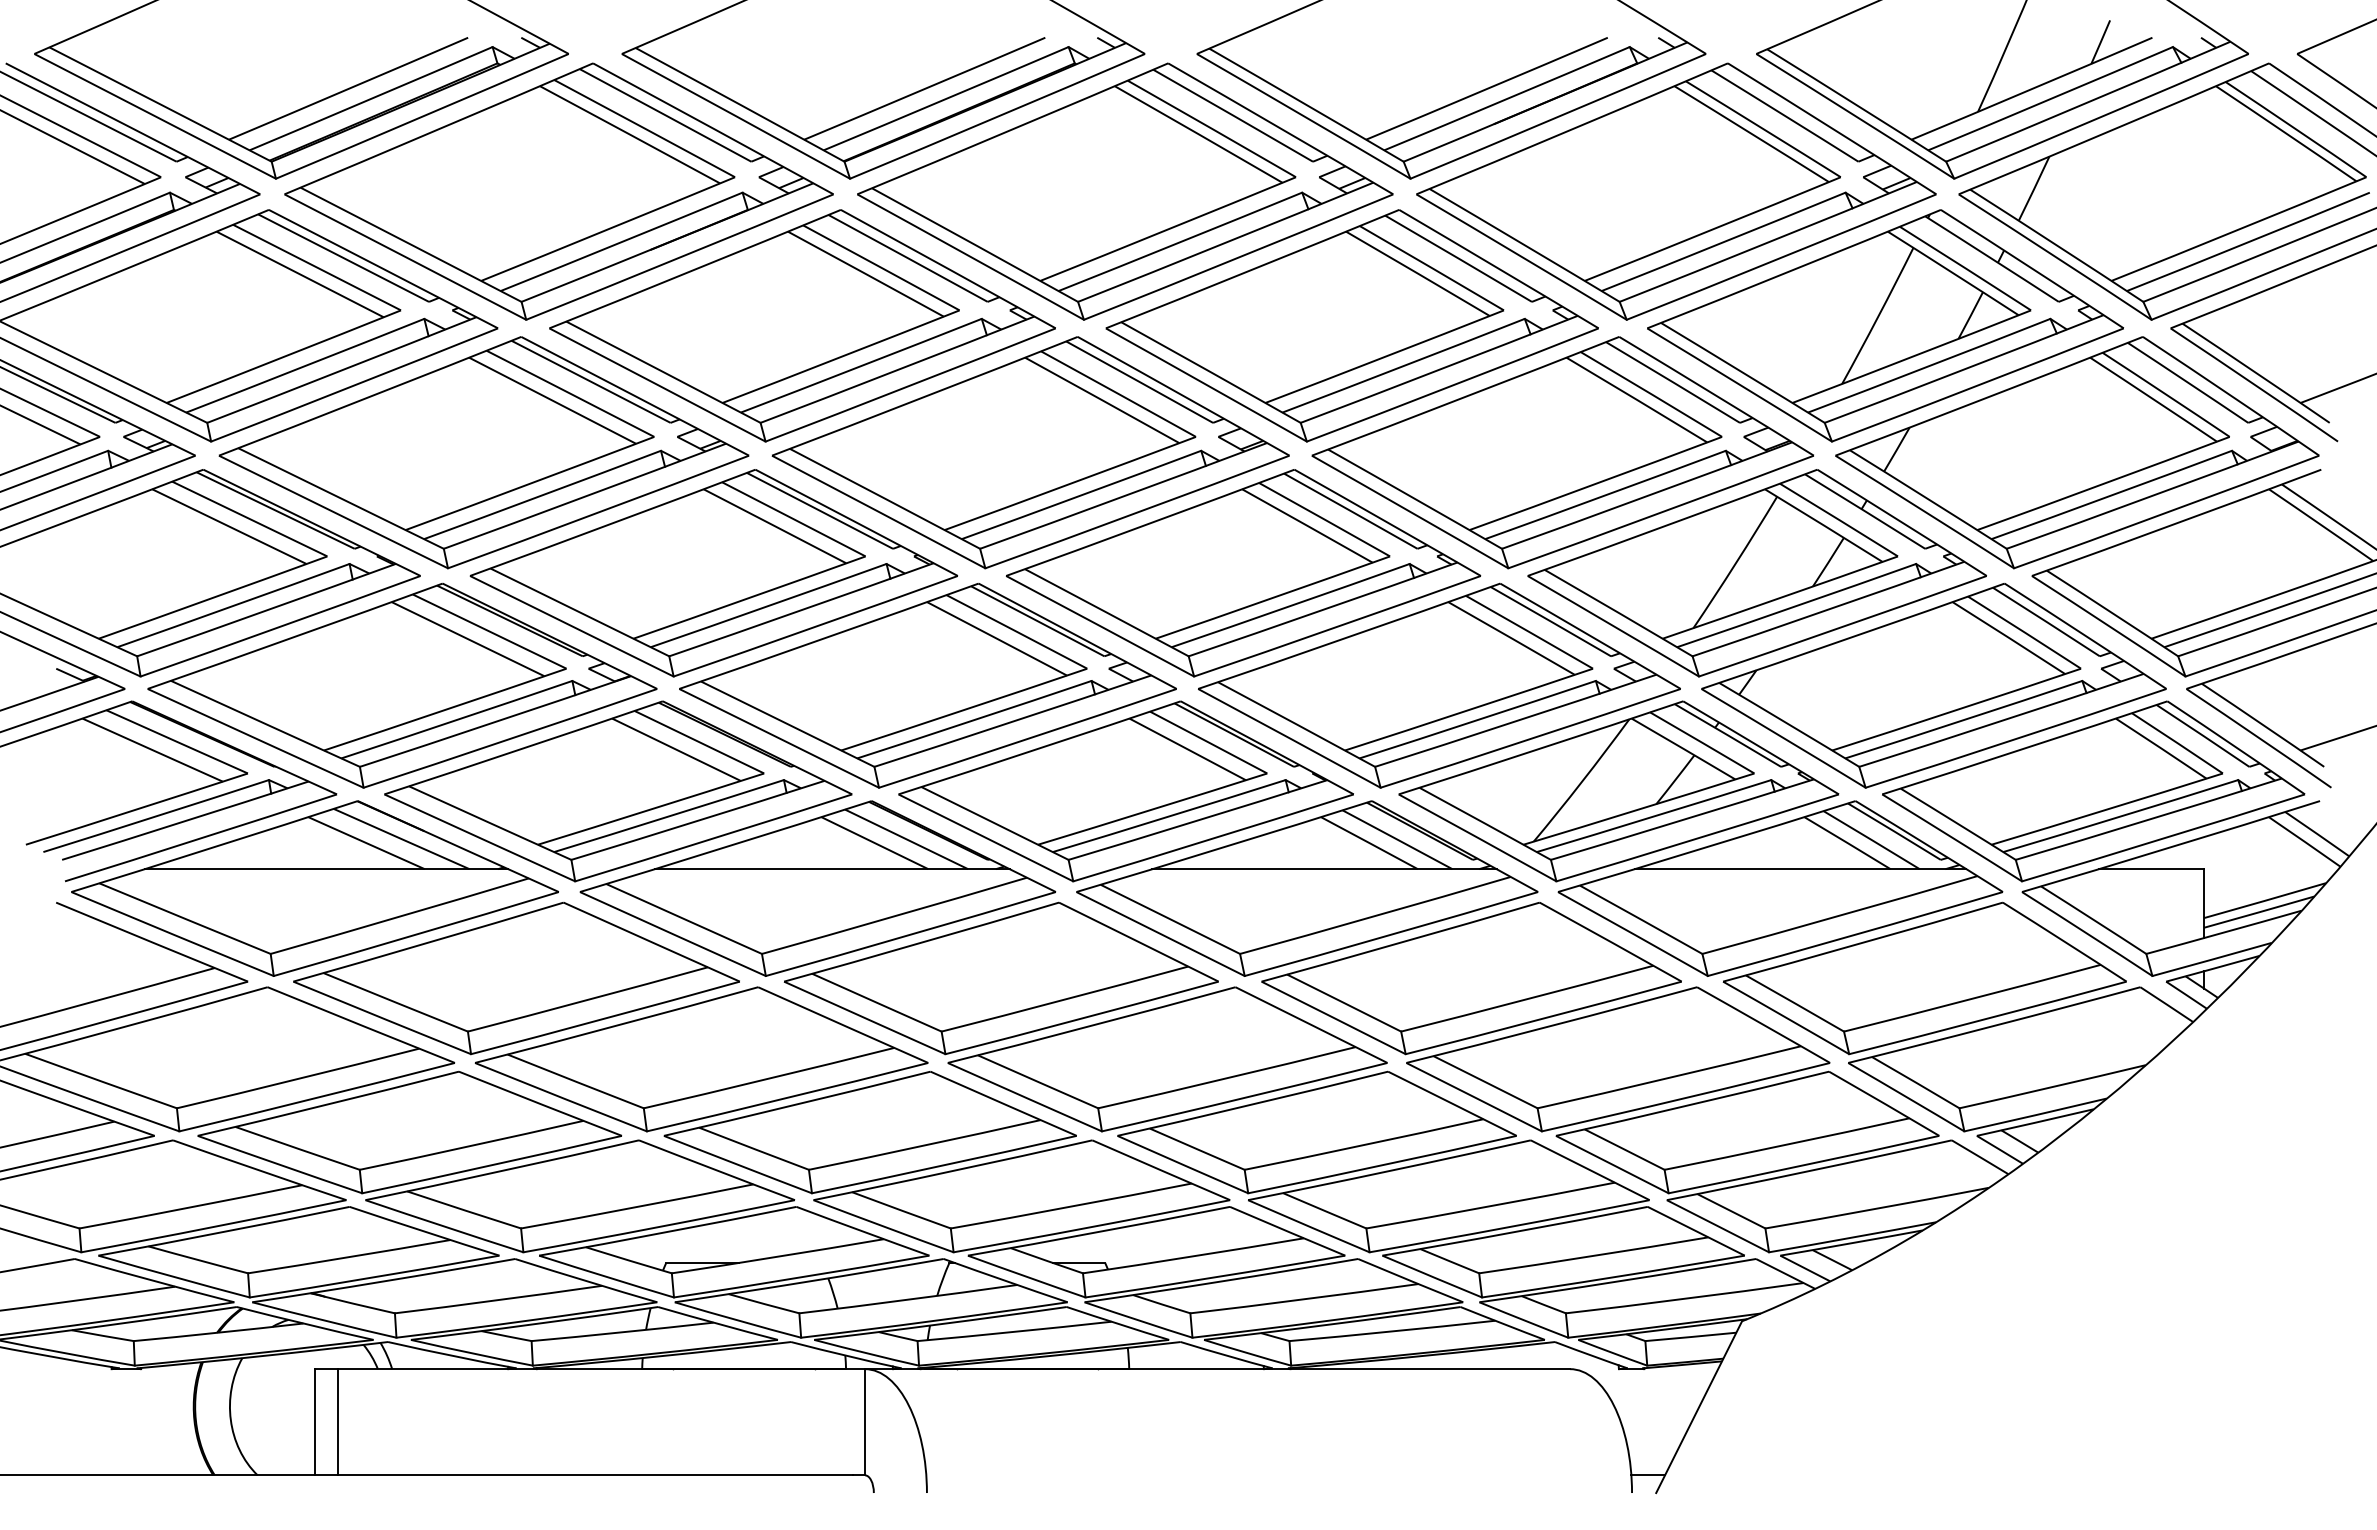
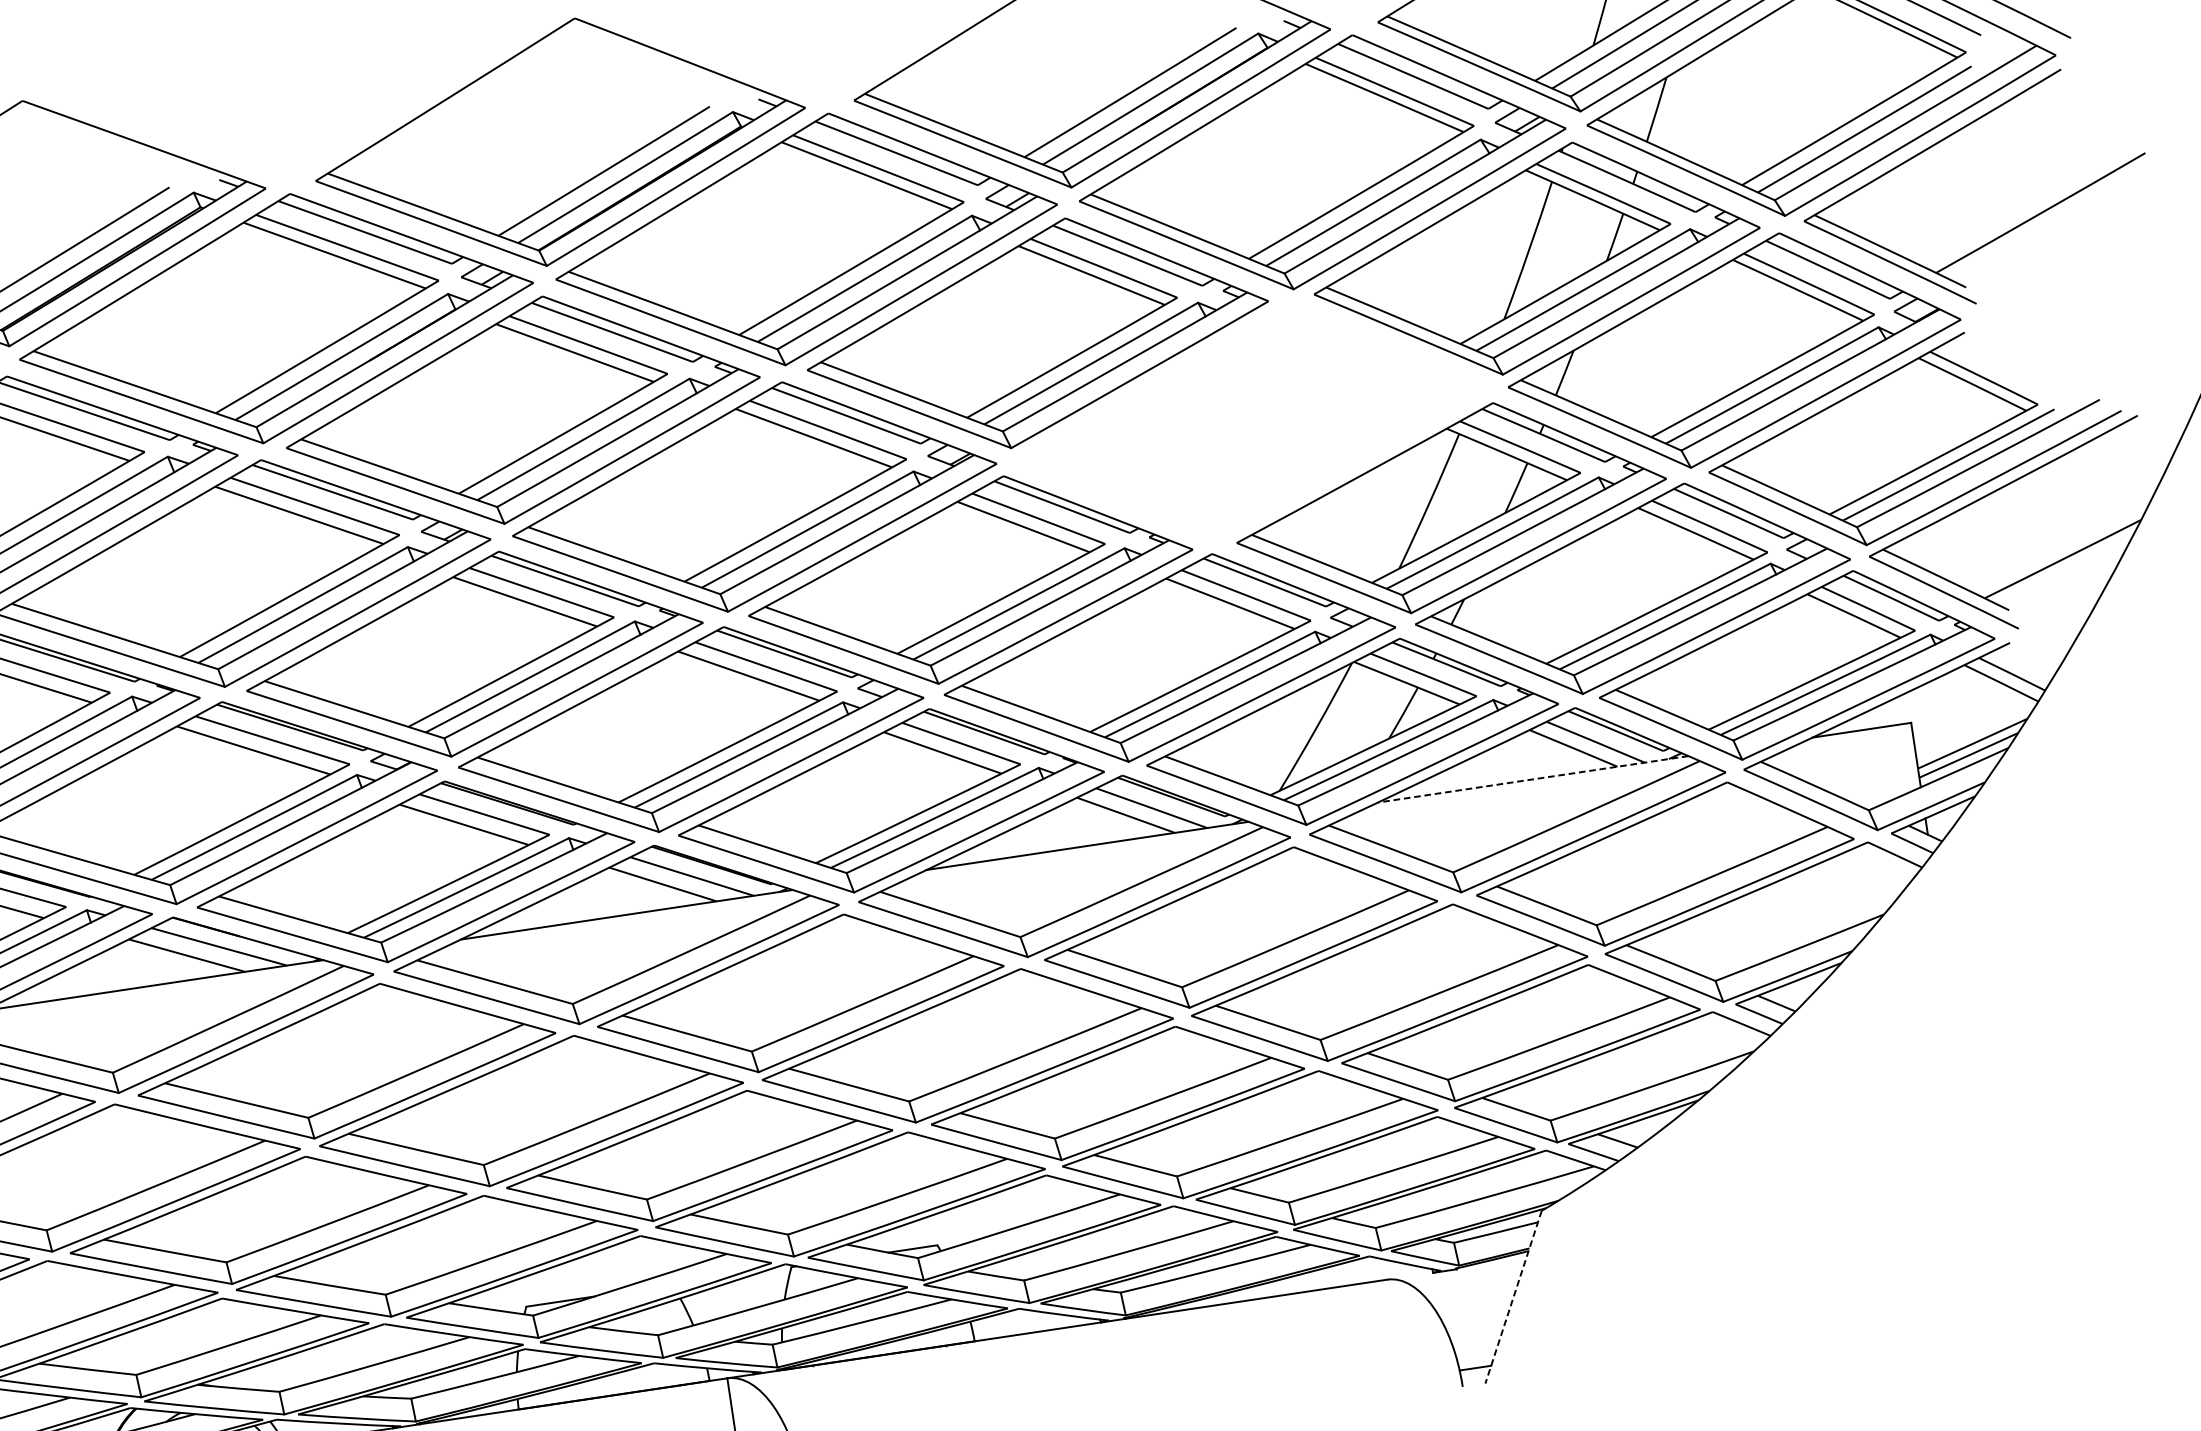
part: (1562, 452) -> (1252, 422), removed
line: (1800, 869) -> (1533, 779), solid -> dashed
line: (1698, 1407) -> (1513, 1297), solid -> dashed

